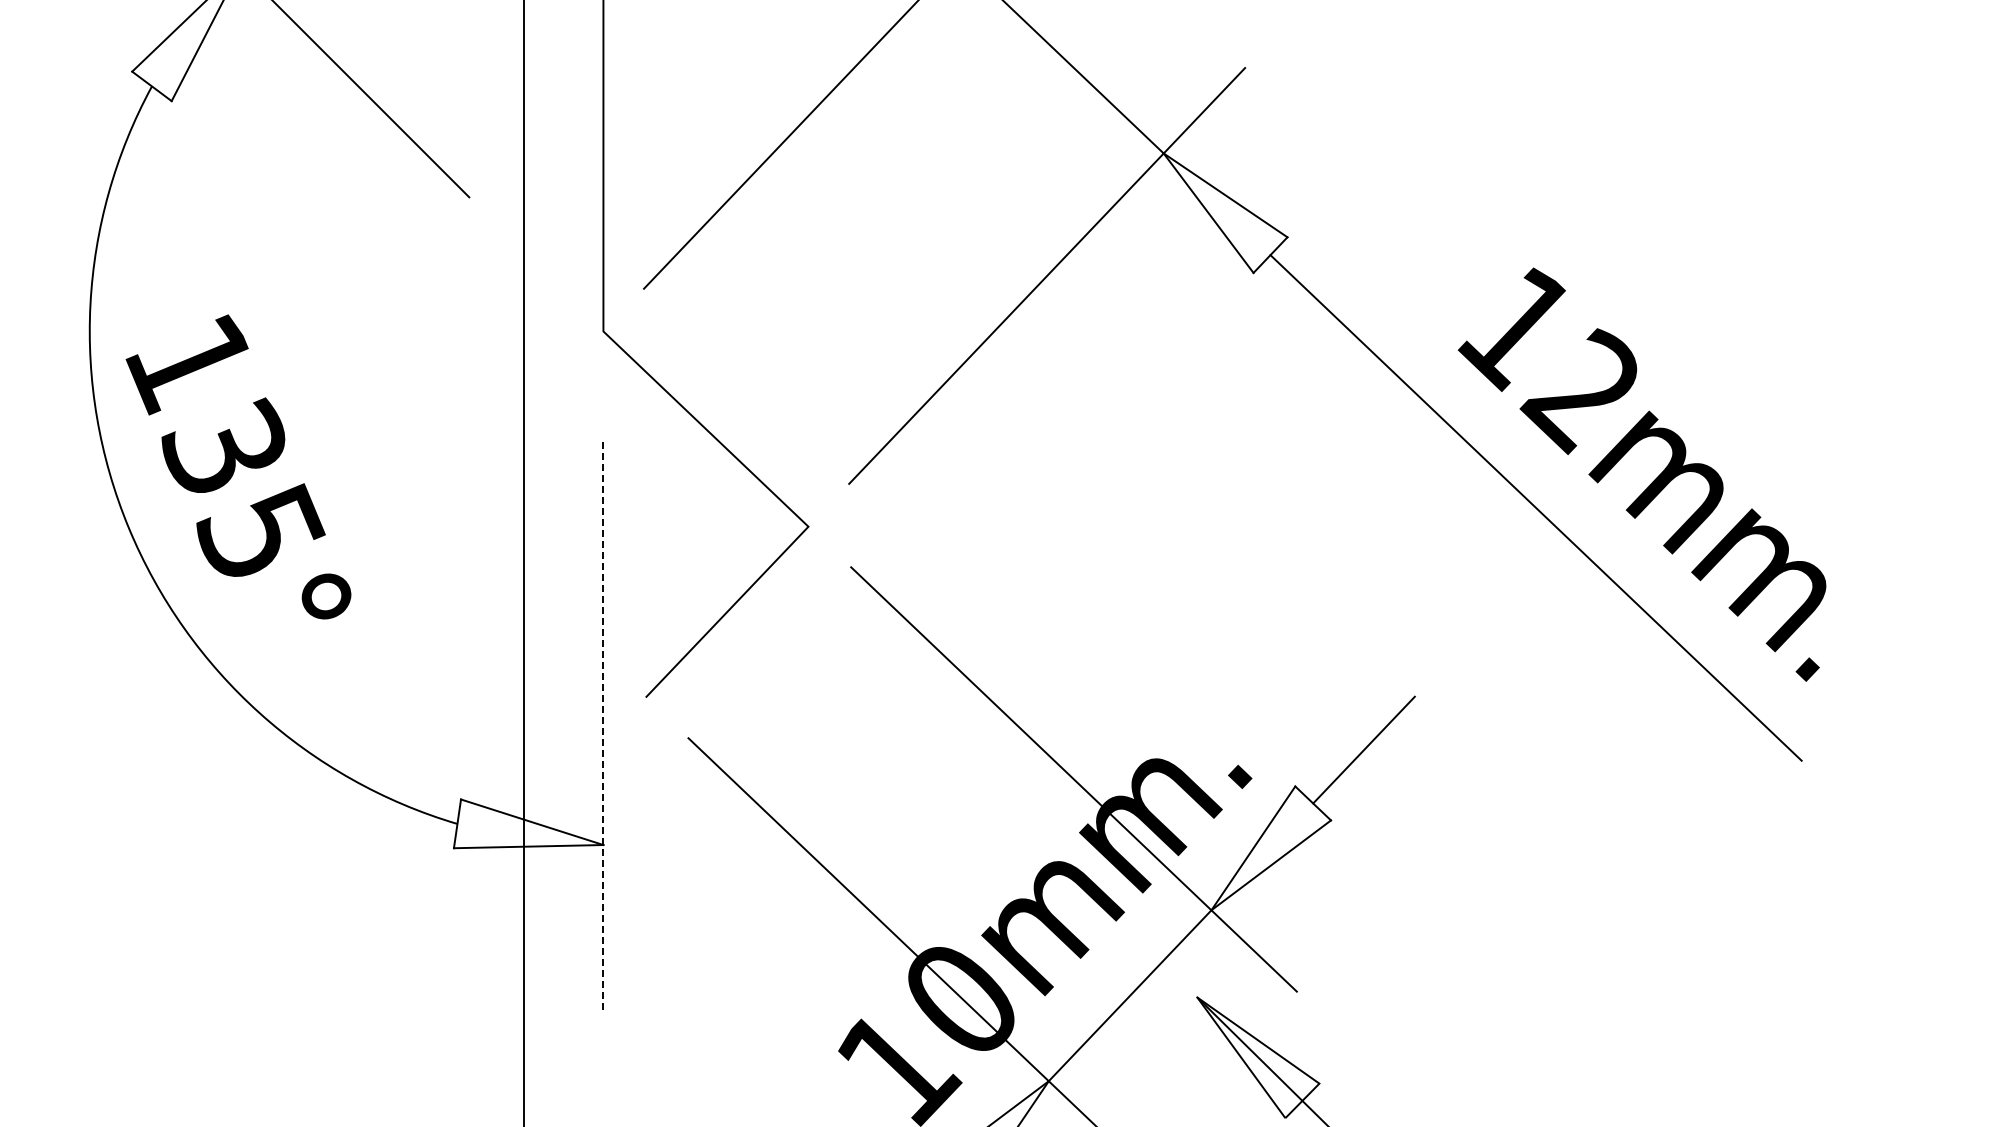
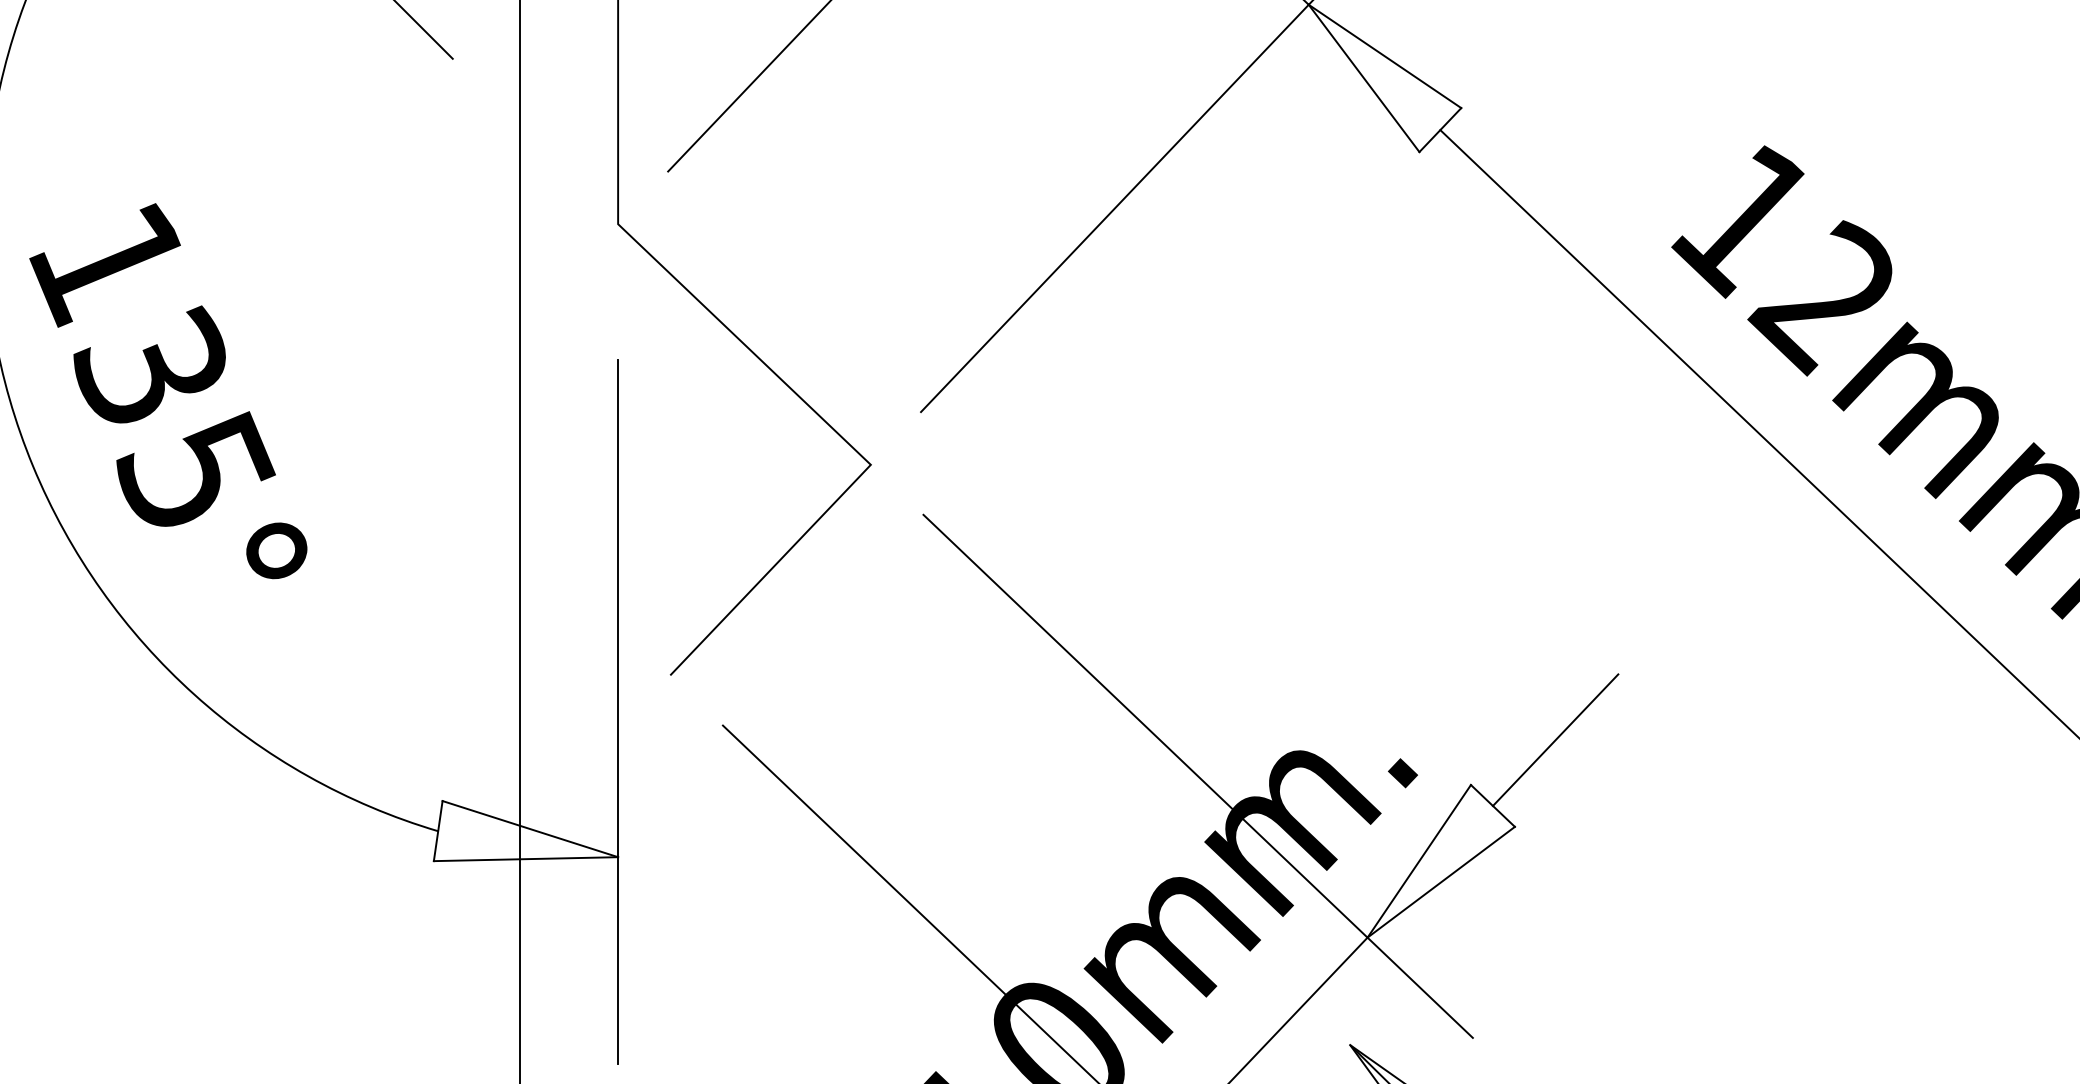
line: (603, 727) -> (618, 712), dashed -> solid

